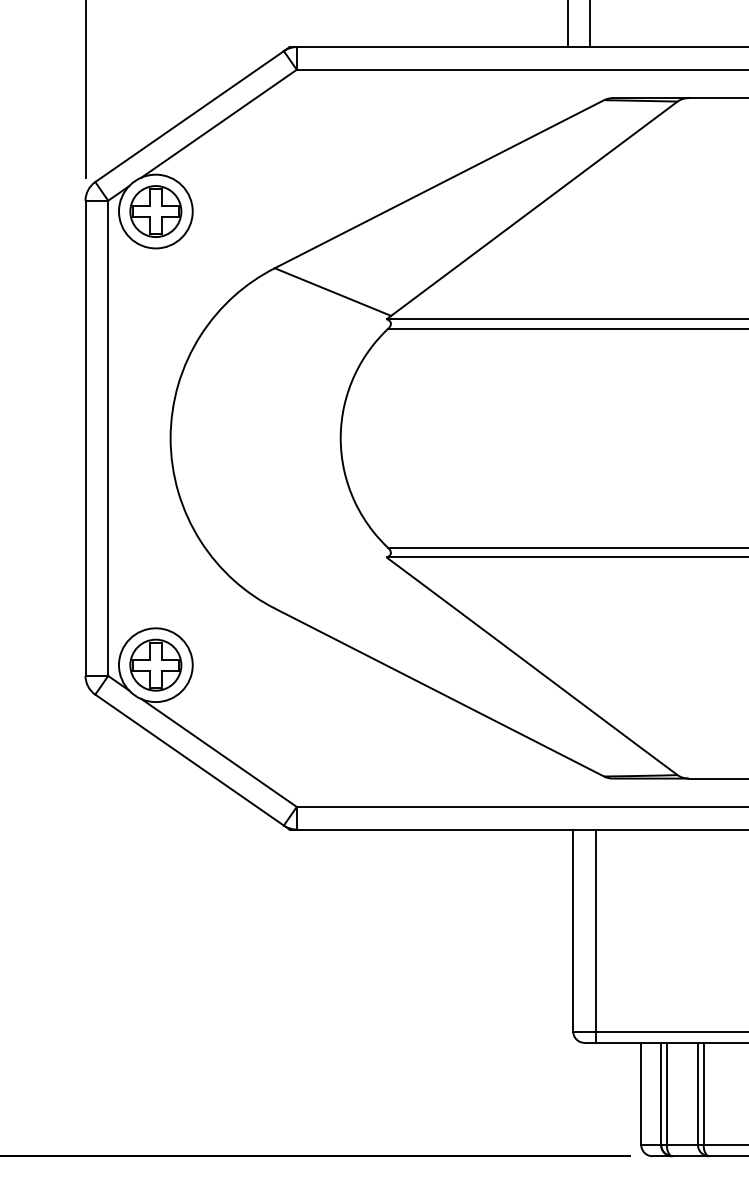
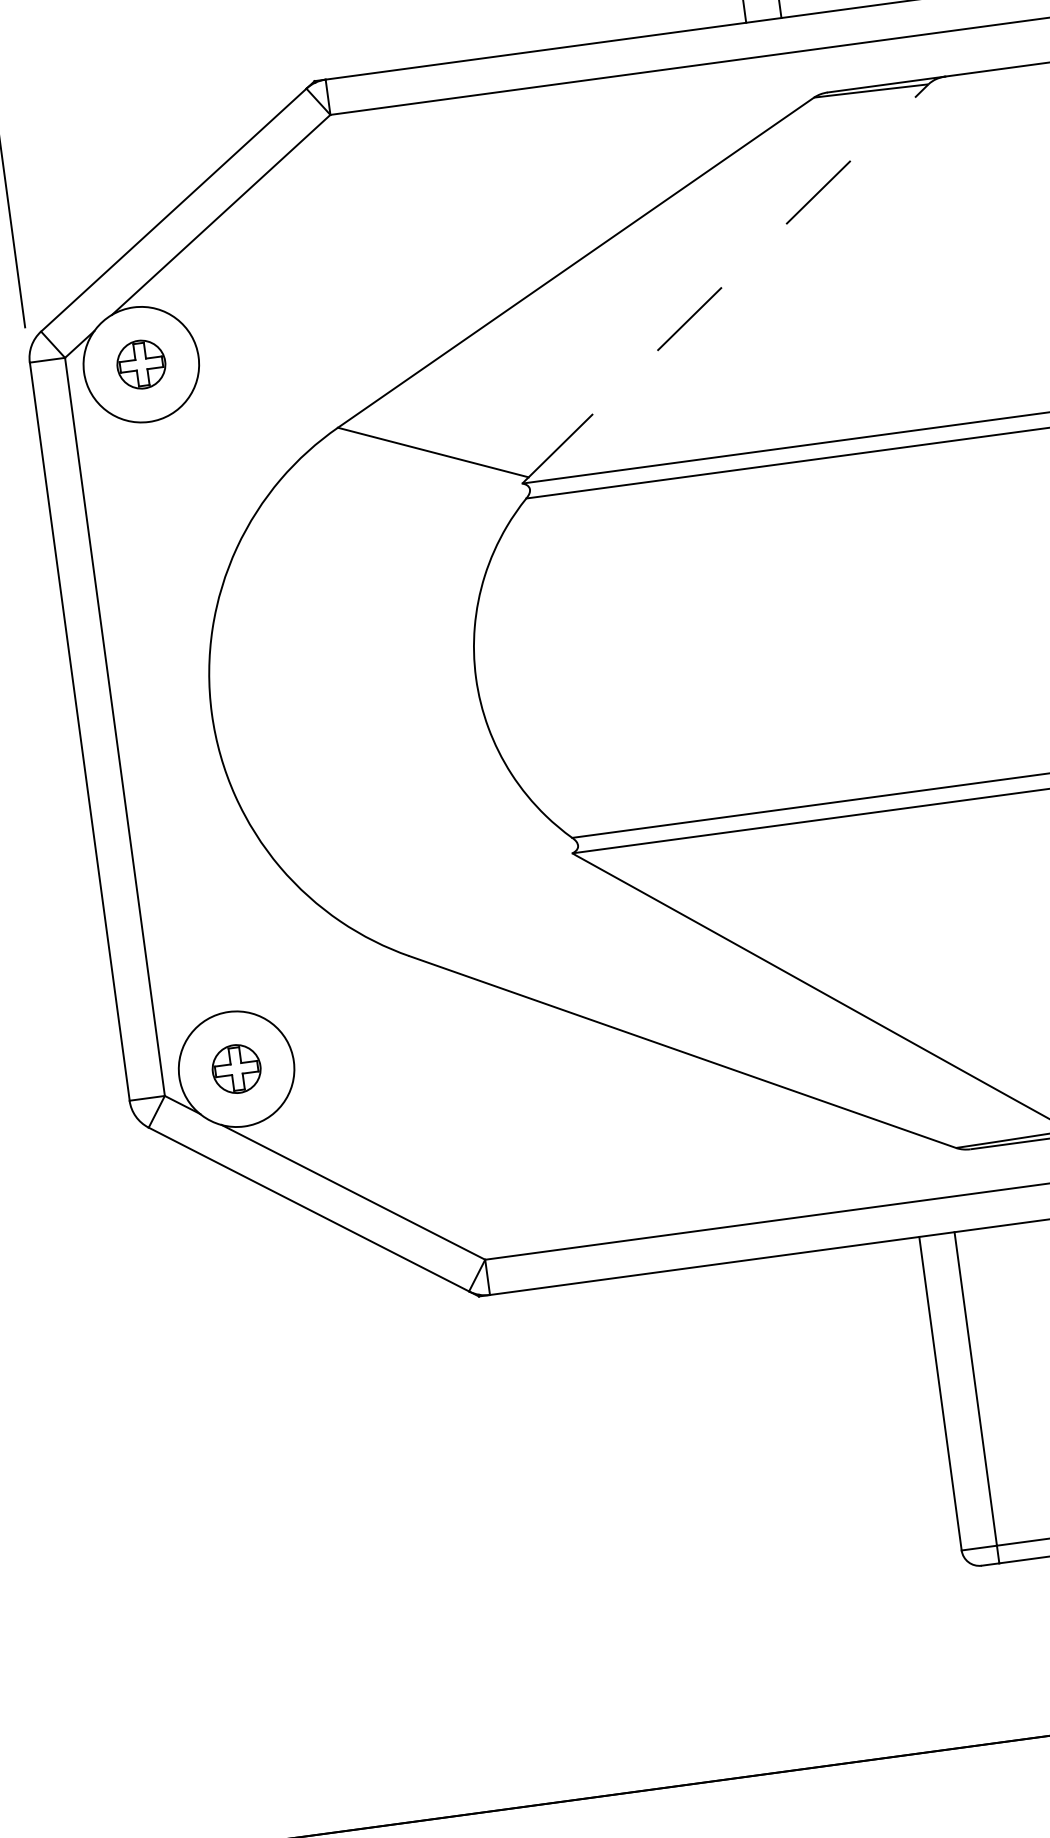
line: (534, 208) -> (728, 280), solid -> dashed
part: (155, 211) -> (140, 364), size x0.6
part: (155, 664) -> (235, 1068), size x0.6

